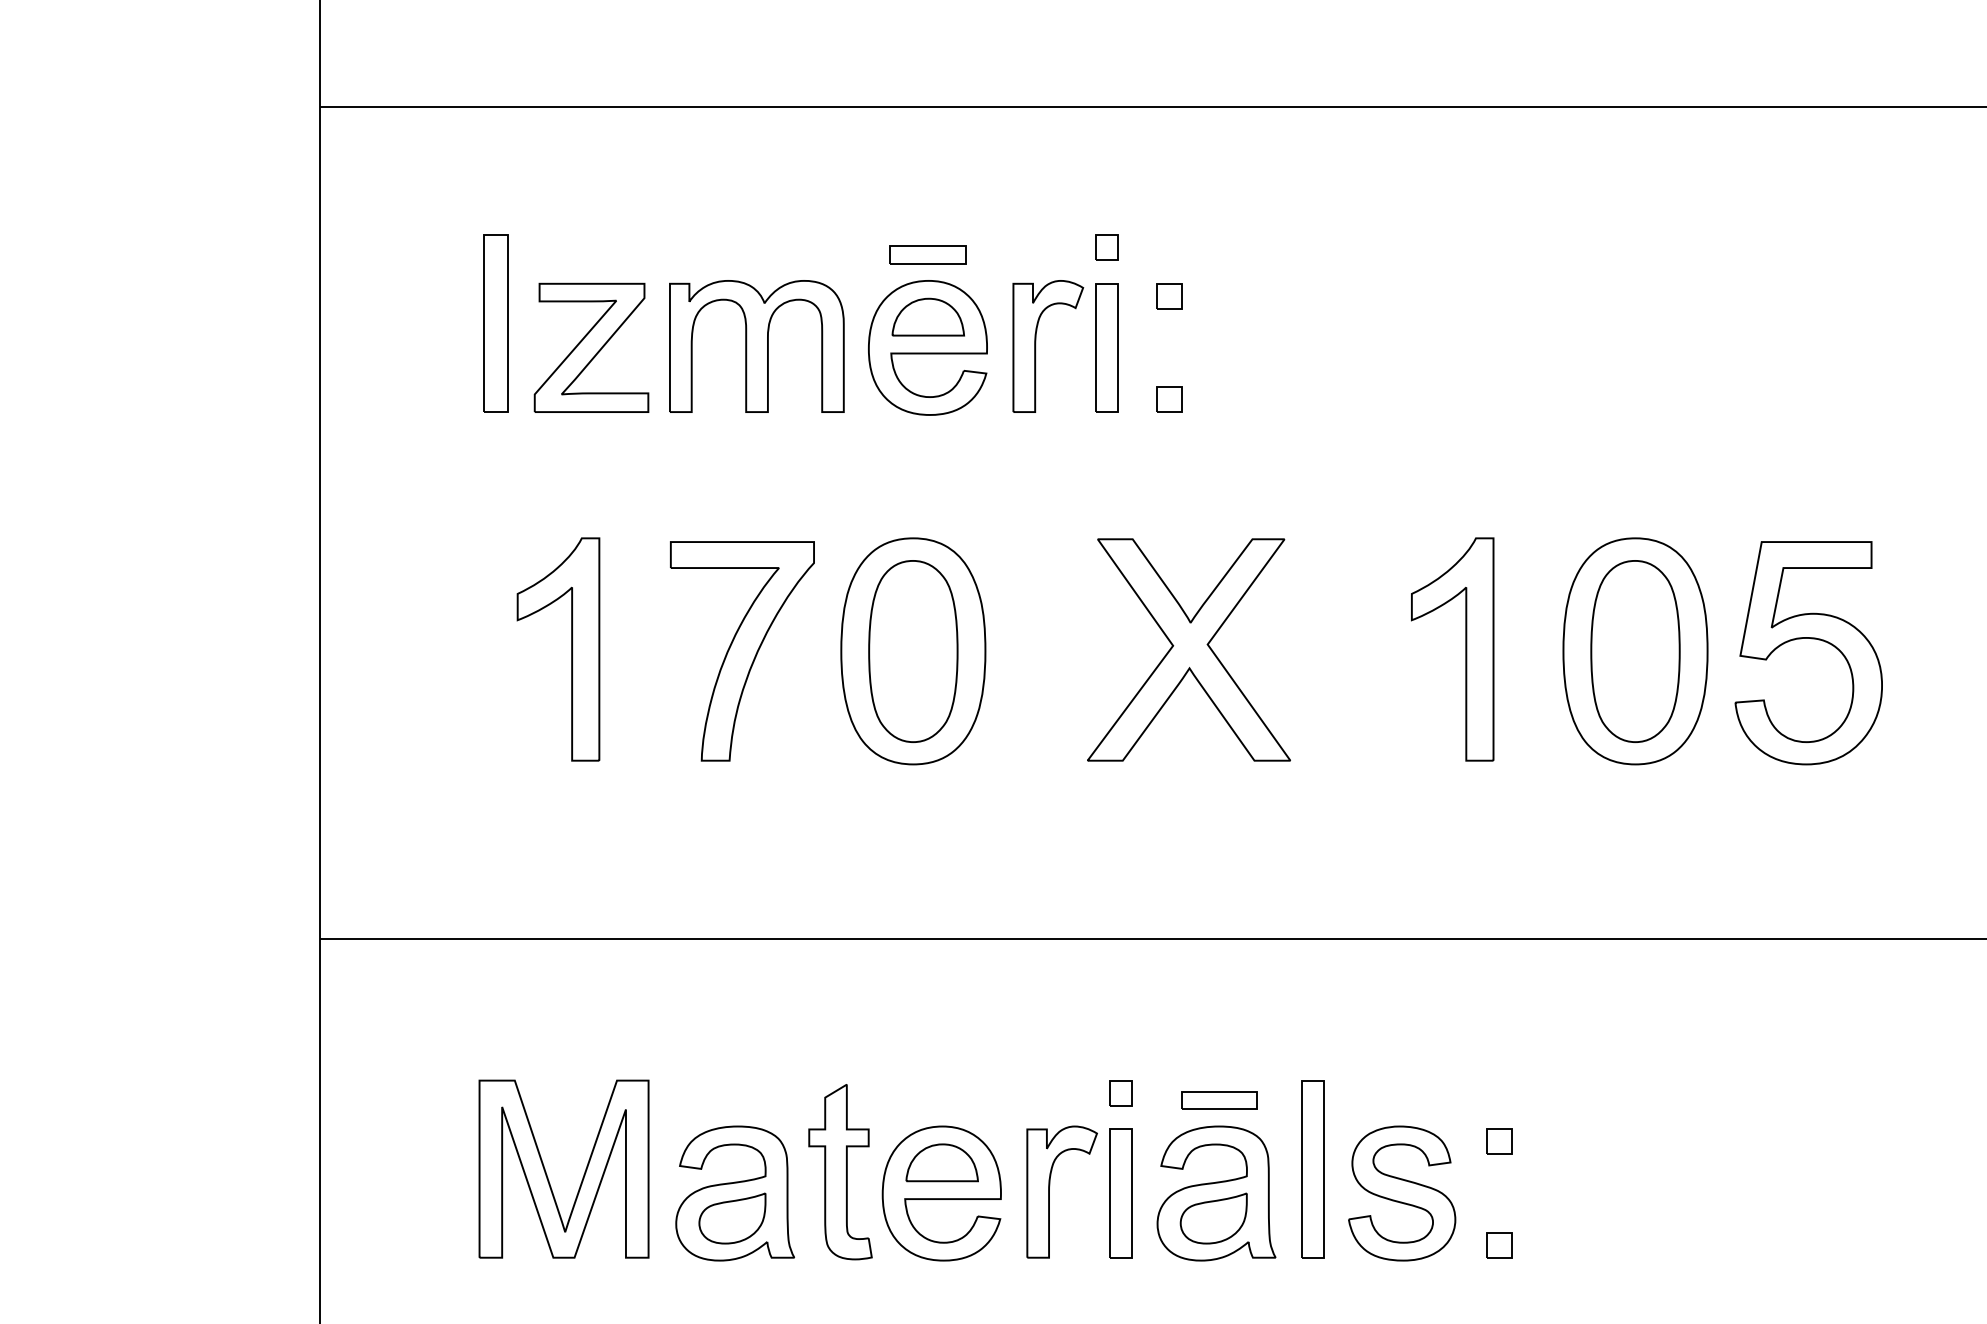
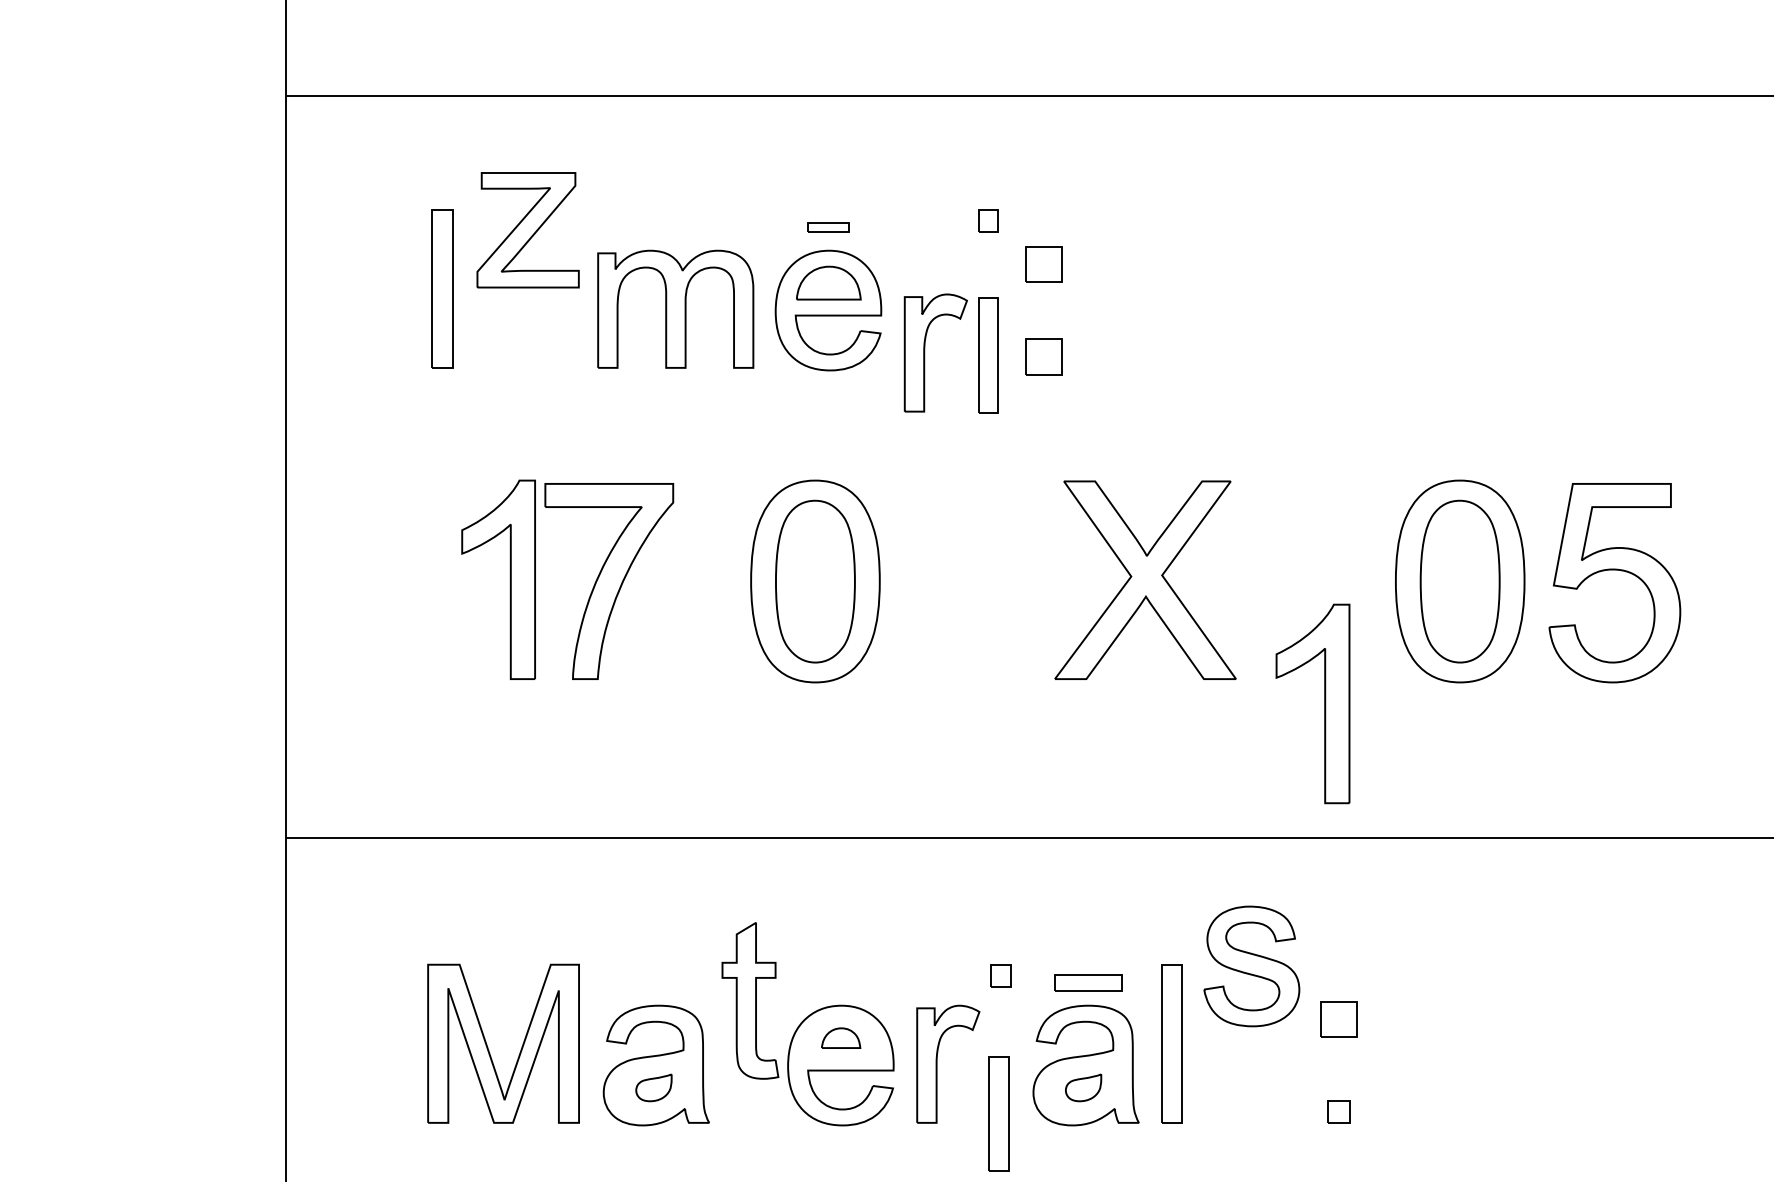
part: (927, 254) -> (828, 227), size x0.6
part: (1169, 296) -> (1044, 264), size x1.6
part: (1036, 346) -> (925, 353), moved
part: (591, 347) -> (528, 229), moved
part: (1106, 347) -> (987, 354), moved
part: (1169, 399) -> (1044, 356), size x1.6
part: (1188, 649) -> (1145, 579), moved
part: (1465, 649) -> (1324, 703), moved
part: (742, 651) -> (609, 581), moved
part: (1499, 1141) -> (1338, 1019), size x1.6
part: (941, 1162) -> (840, 1037), size x0.6
part: (840, 1172) -> (750, 1001), moved
part: (1120, 1193) -> (998, 1113), moved
part: (1402, 1193) -> (1252, 966), moved
part: (732, 1218) -> (653, 1087), size x0.6
part: (1213, 1218) -> (1083, 1087), size x0.6

